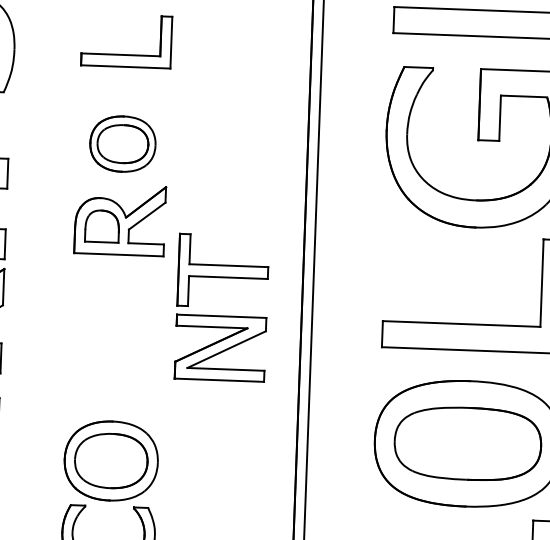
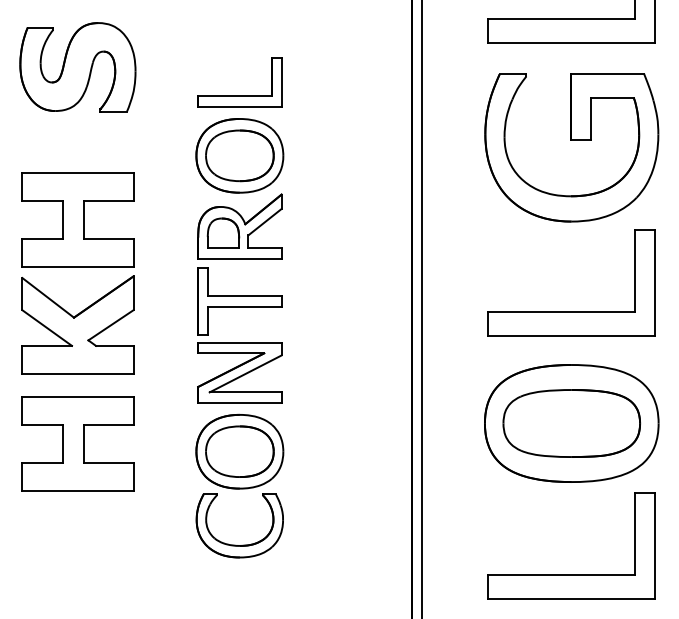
part: (125, 54) -> (239, 95), moved
part: (122, 143) -> (239, 155), size x1.43
part: (221, 315) -> (239, 342), moved

